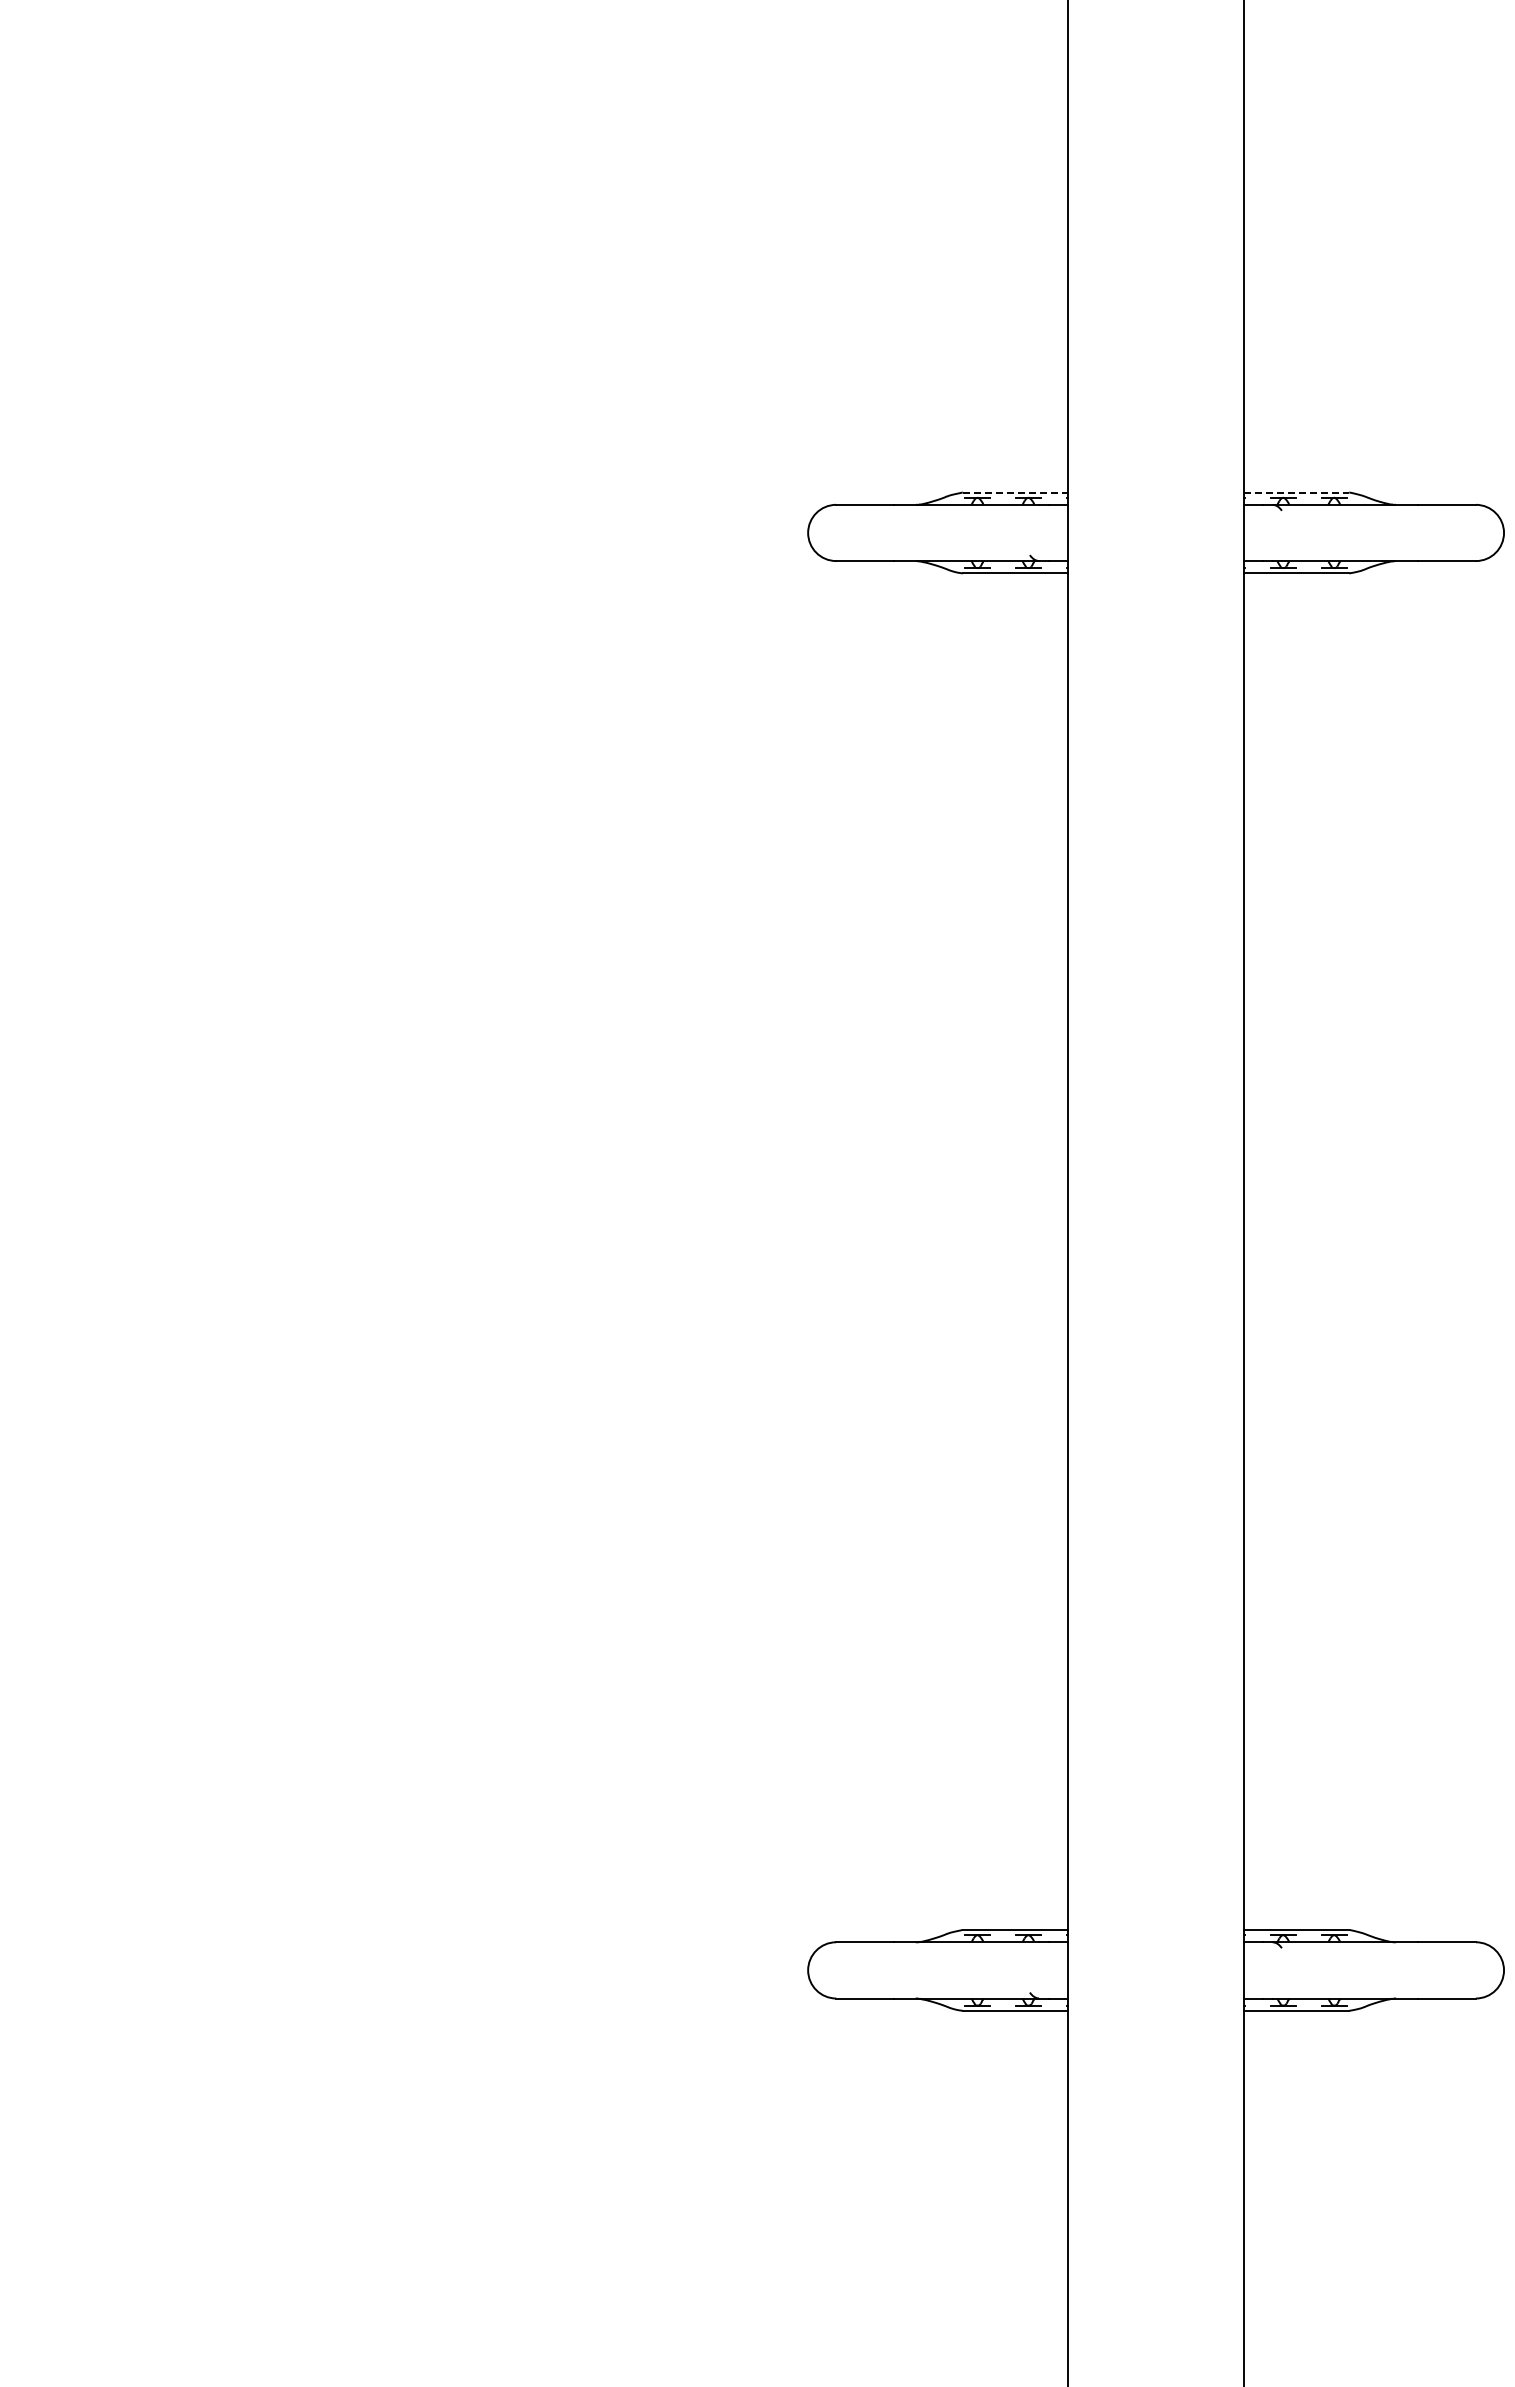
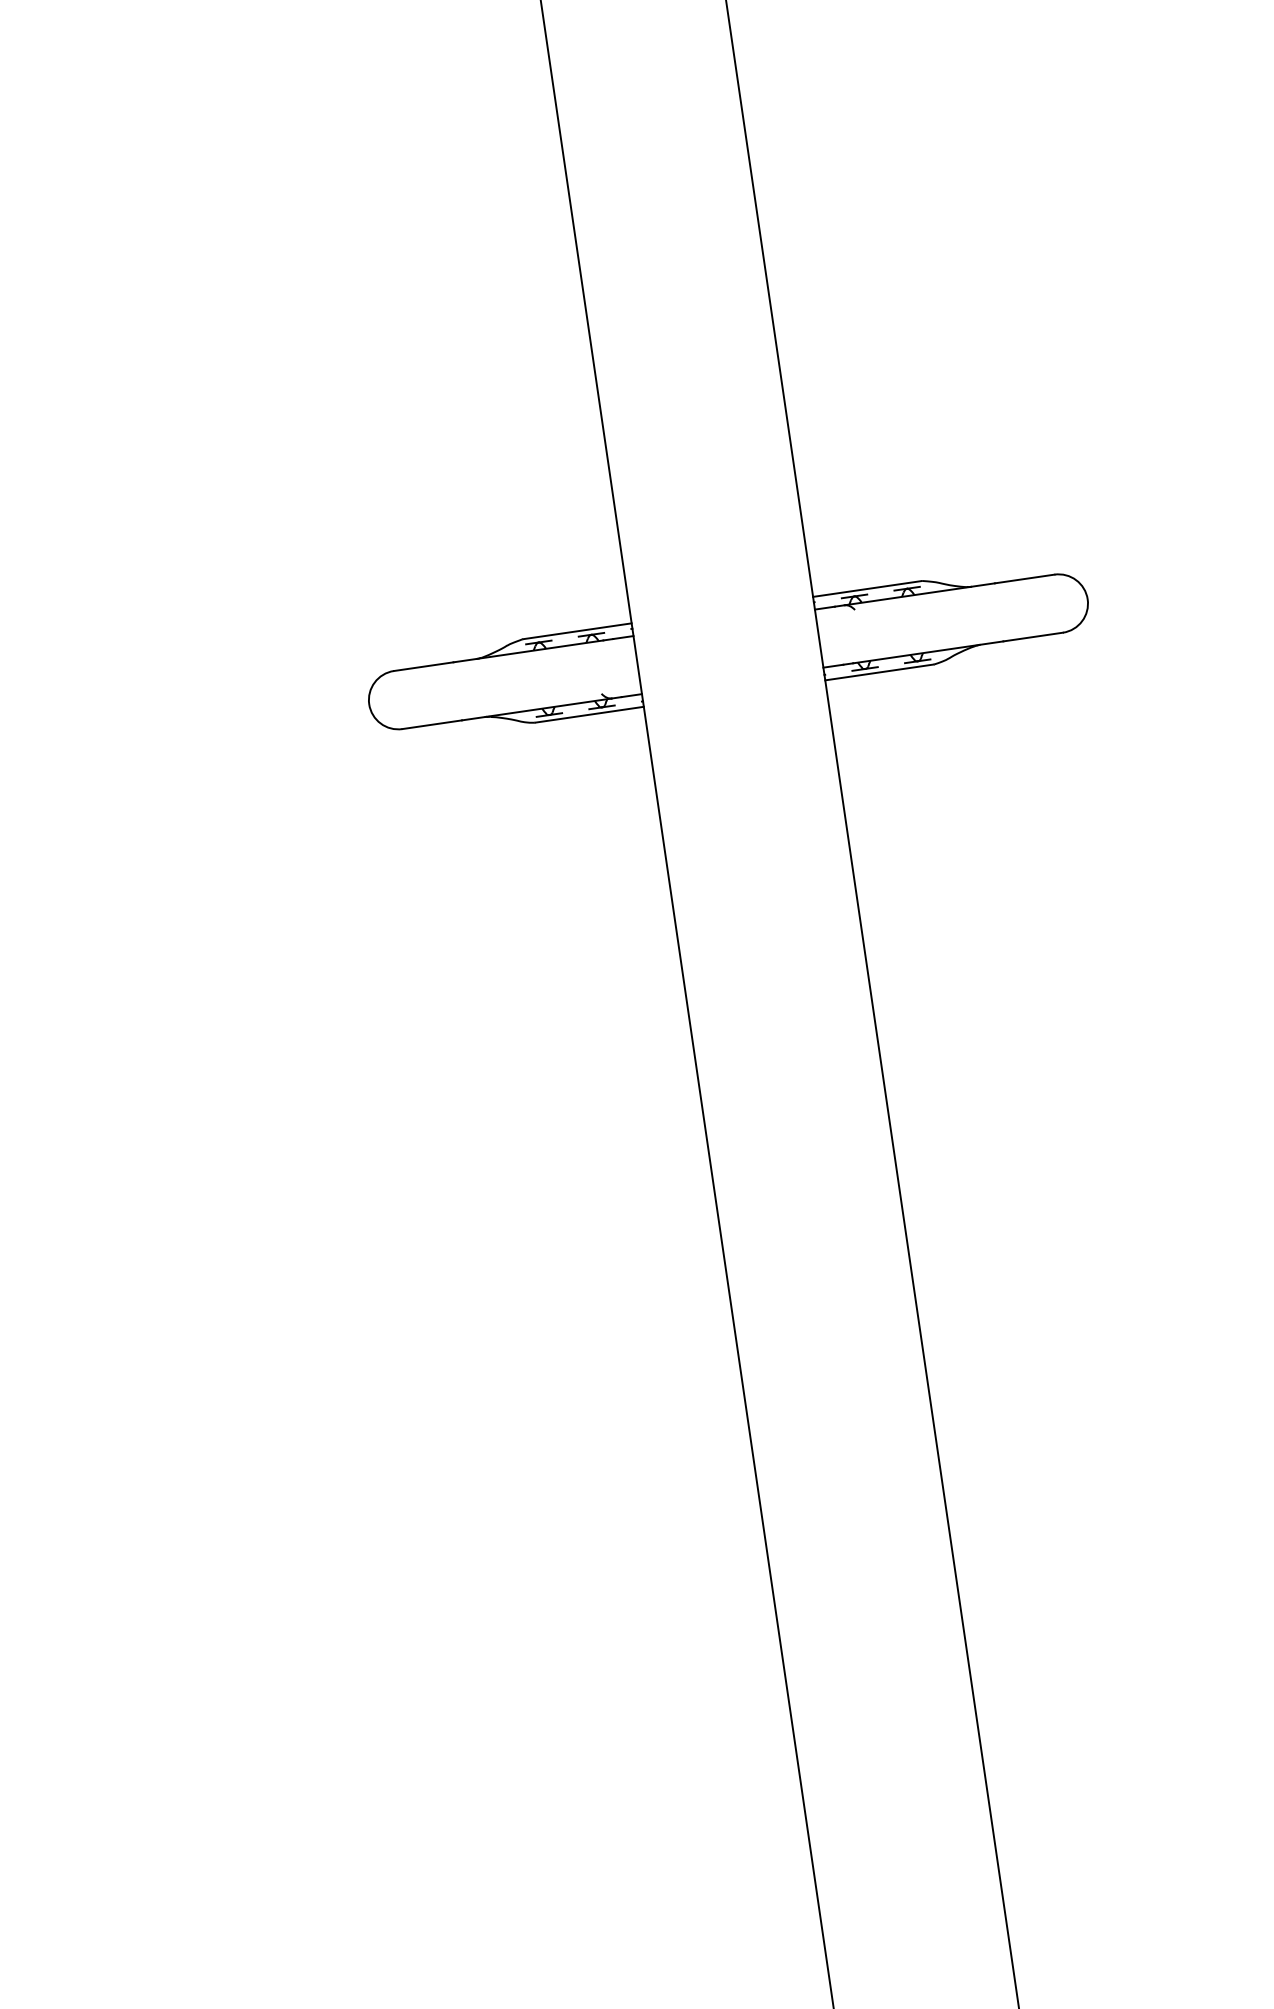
line: (1015, 492) -> (577, 631), dashed -> solid
line: (1296, 492) -> (867, 588), dashed -> solid

